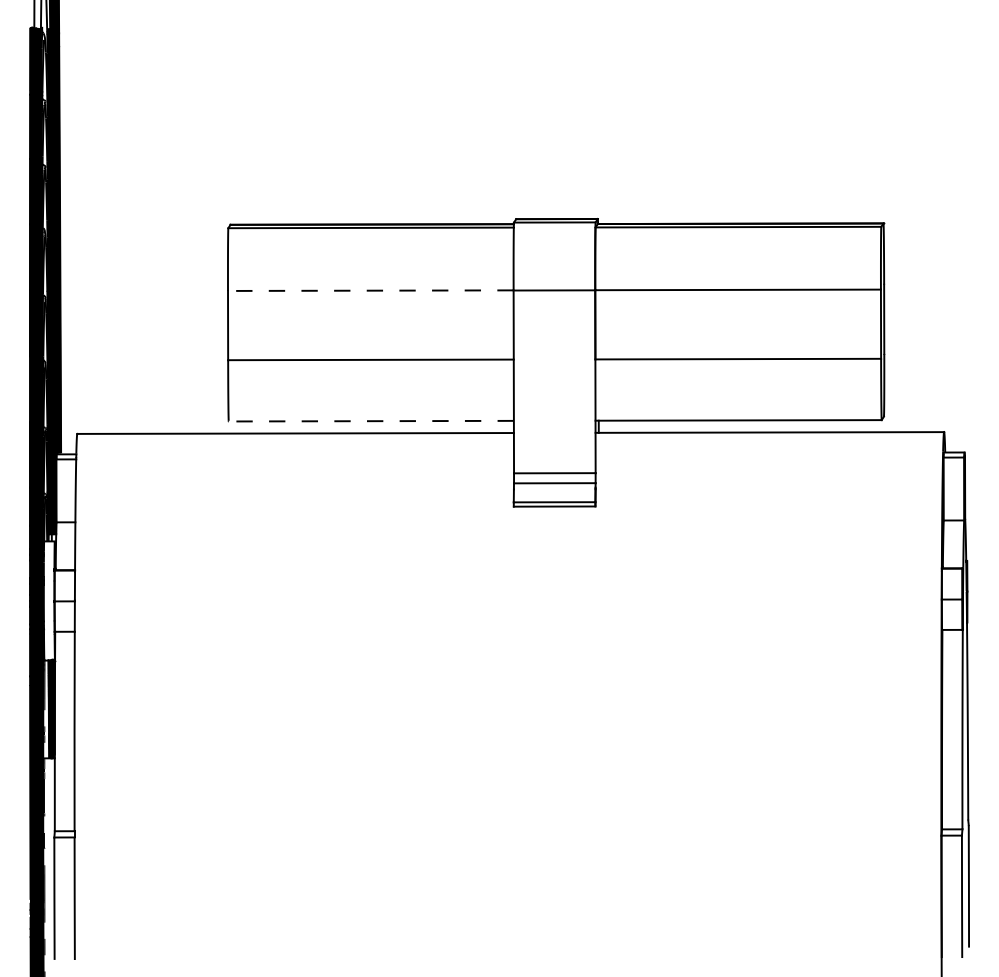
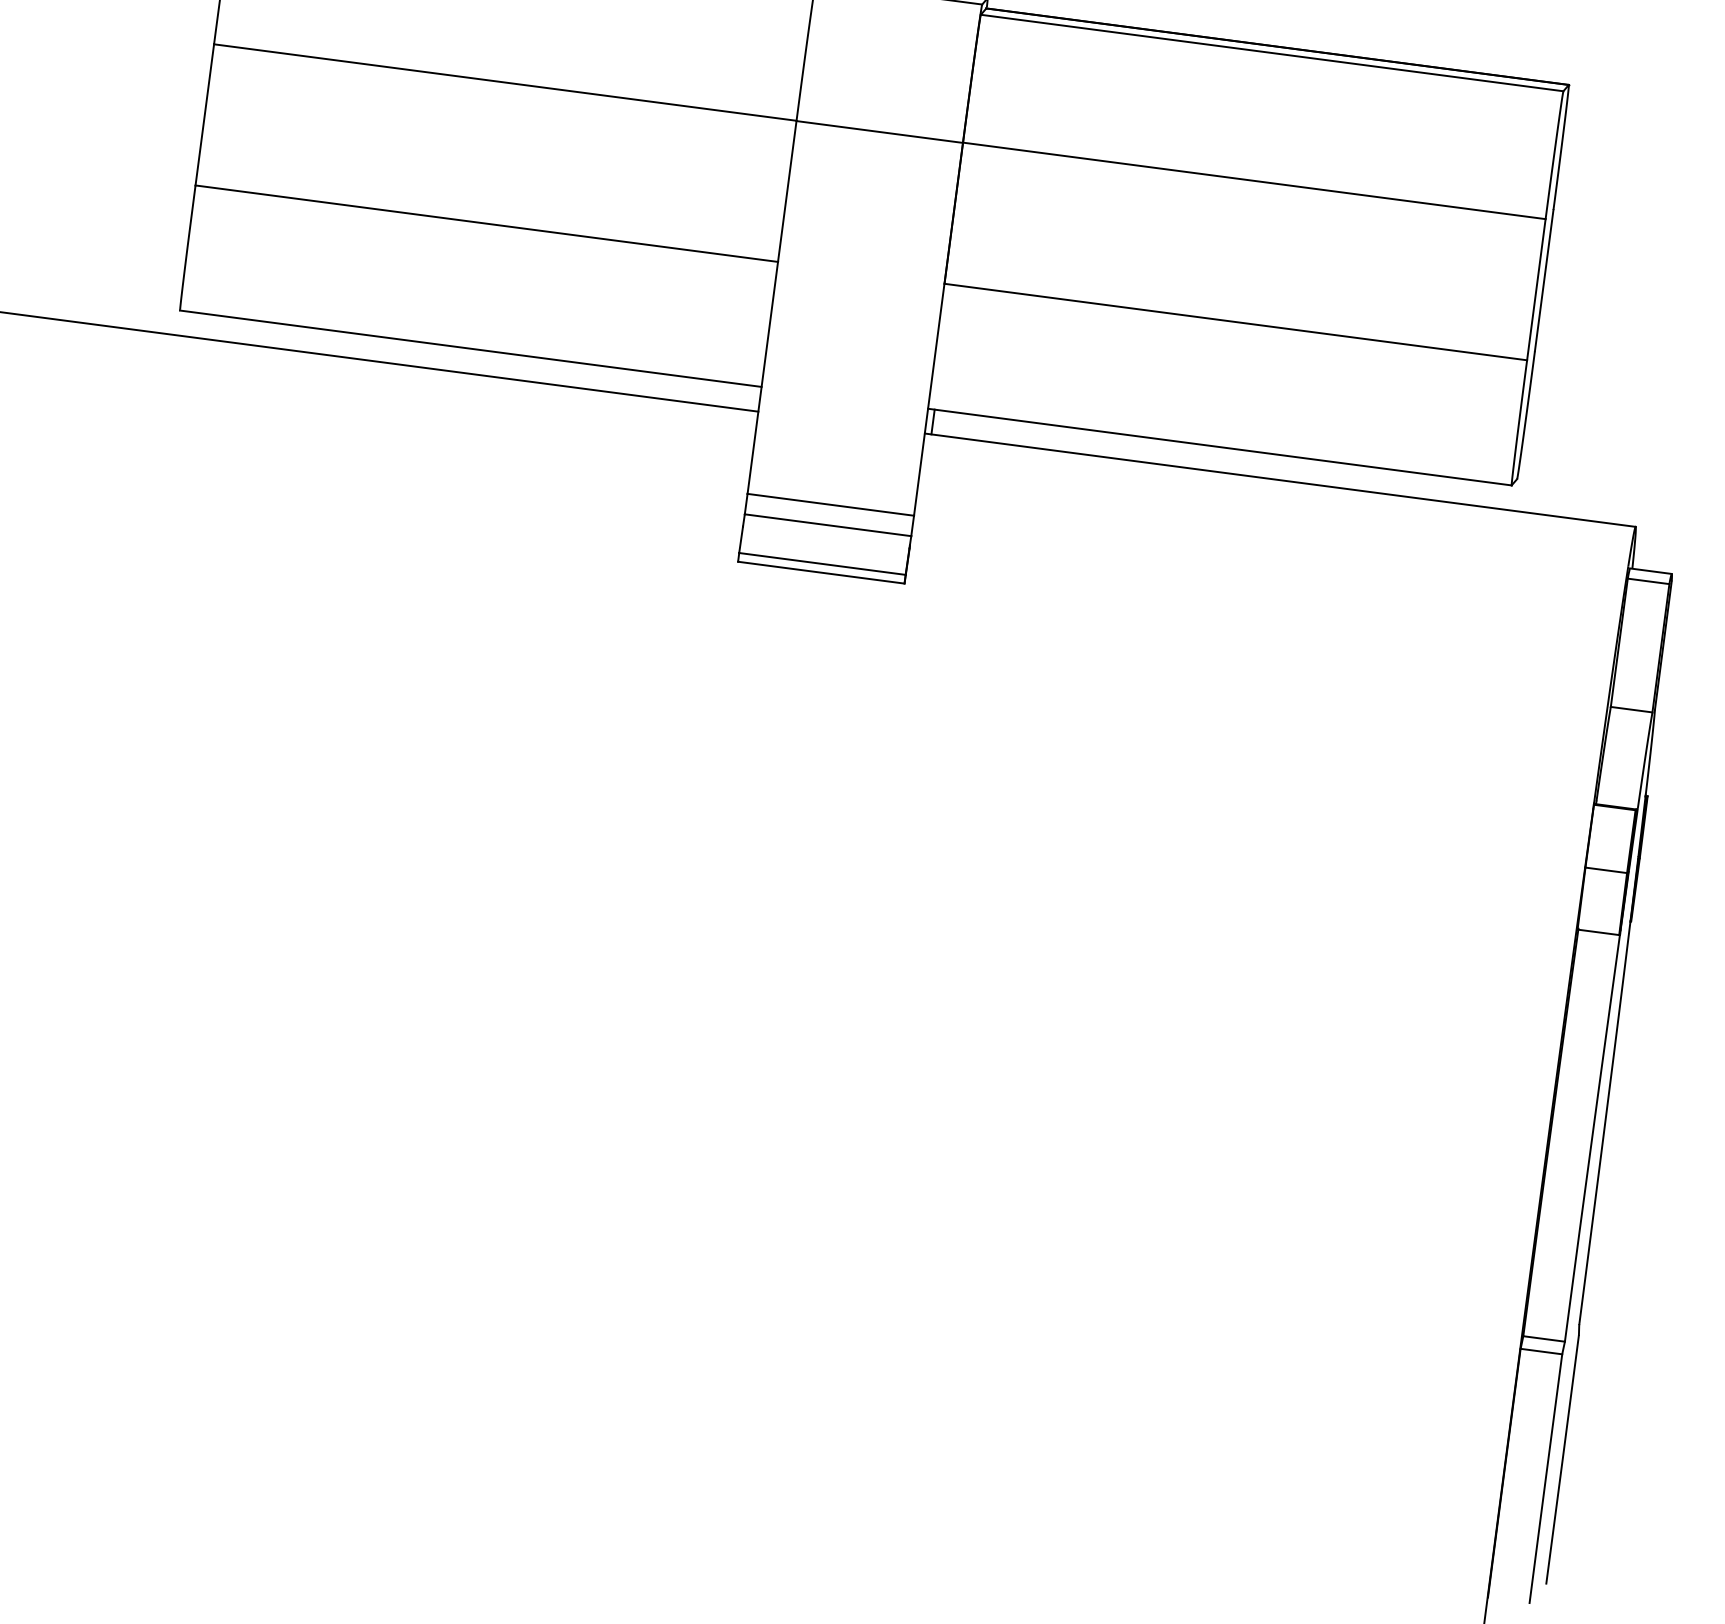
line: (370, 290) -> (504, 82), dashed -> solid
line: (371, 421) -> (471, 349), dashed -> solid

